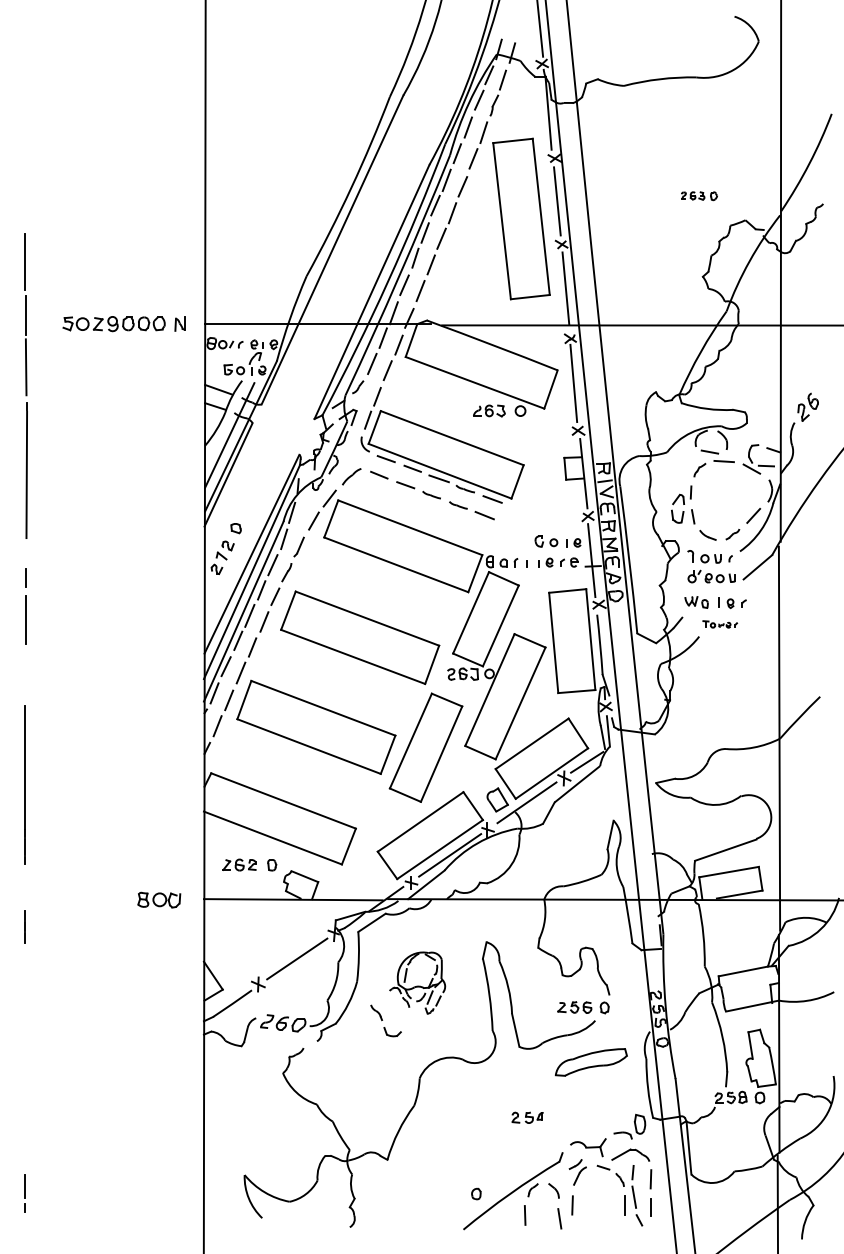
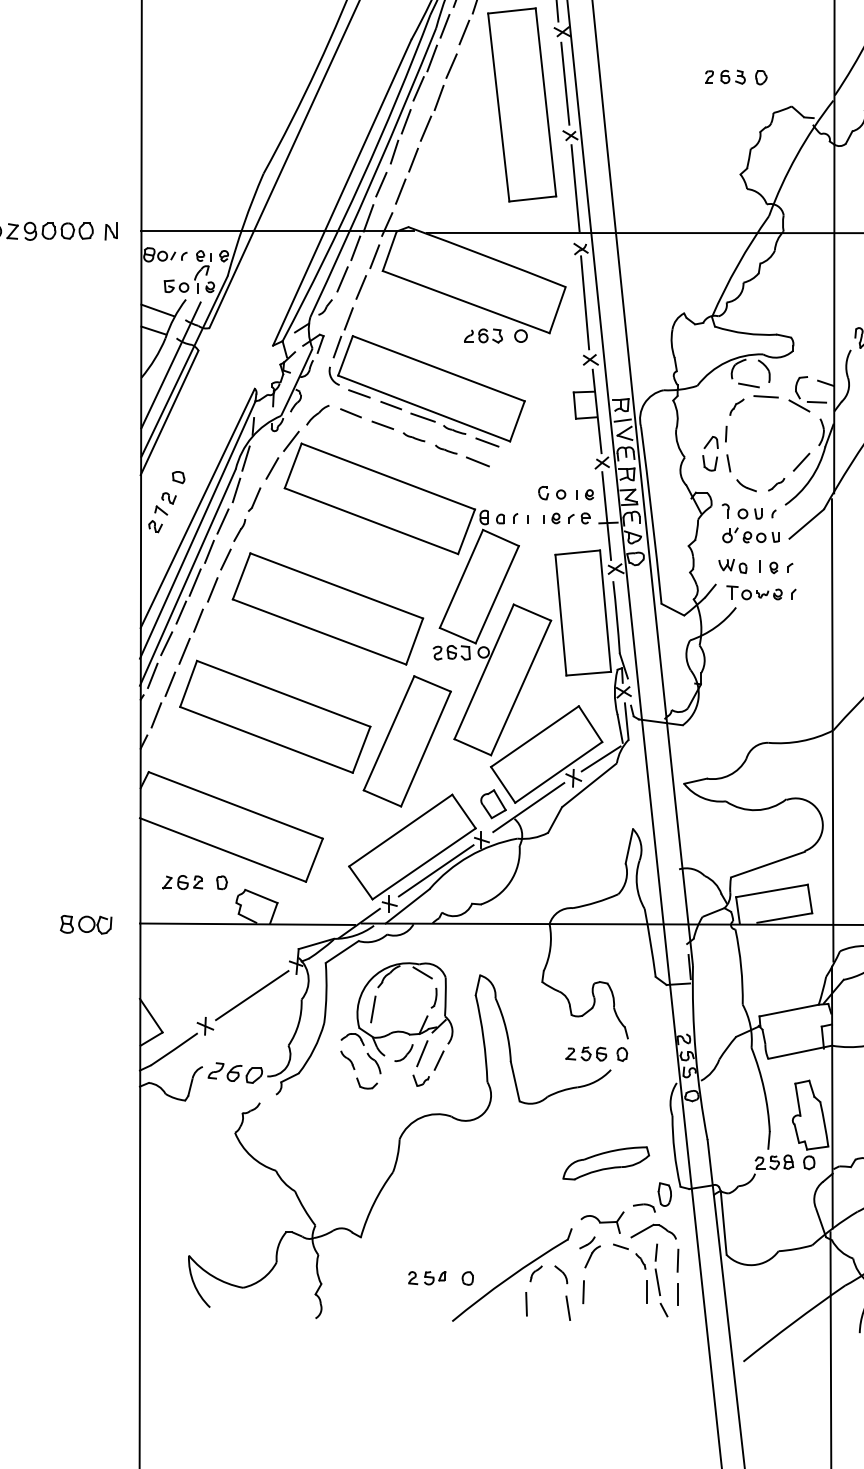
part: (699, 195) -> (736, 76), size x1.43
part: (720, 624) -> (761, 592), size x1.67
part: (417, 982) -> (396, 1023), size x1.67
part: (590, 1062) -> (605, 1163), moved
part: (527, 1117) -> (427, 1277), moved

